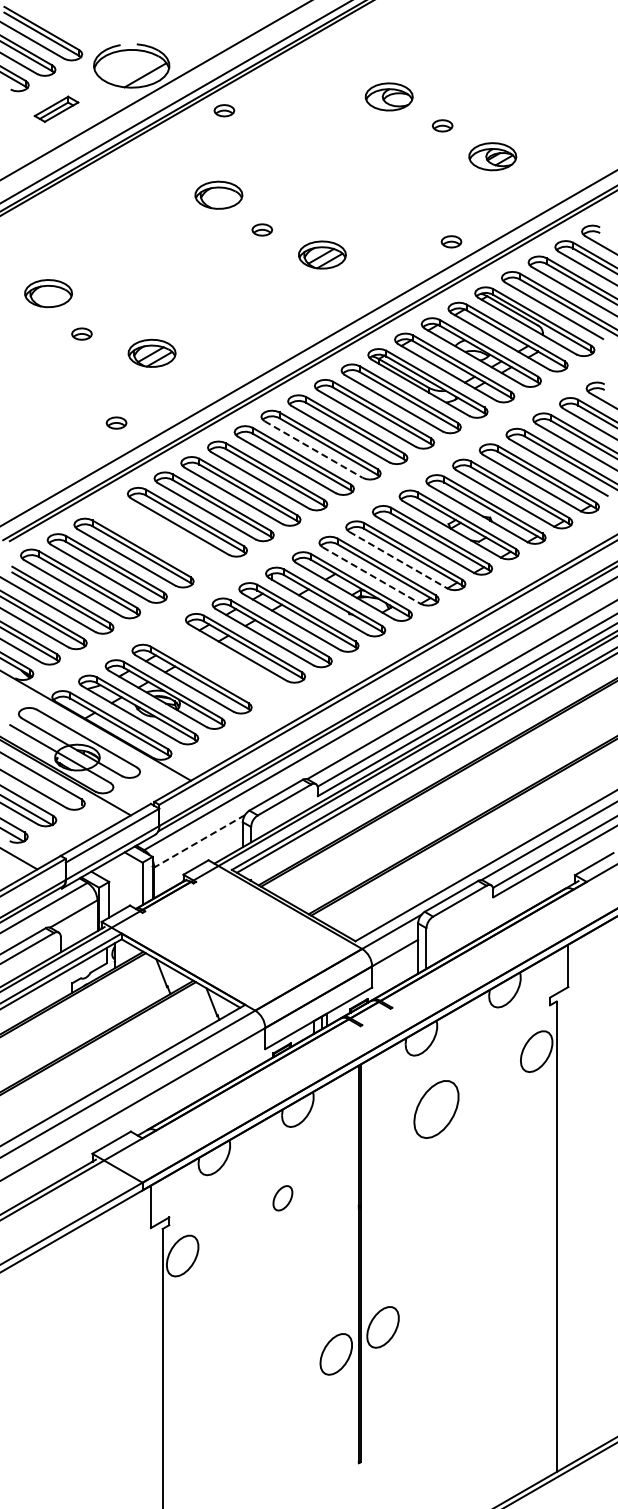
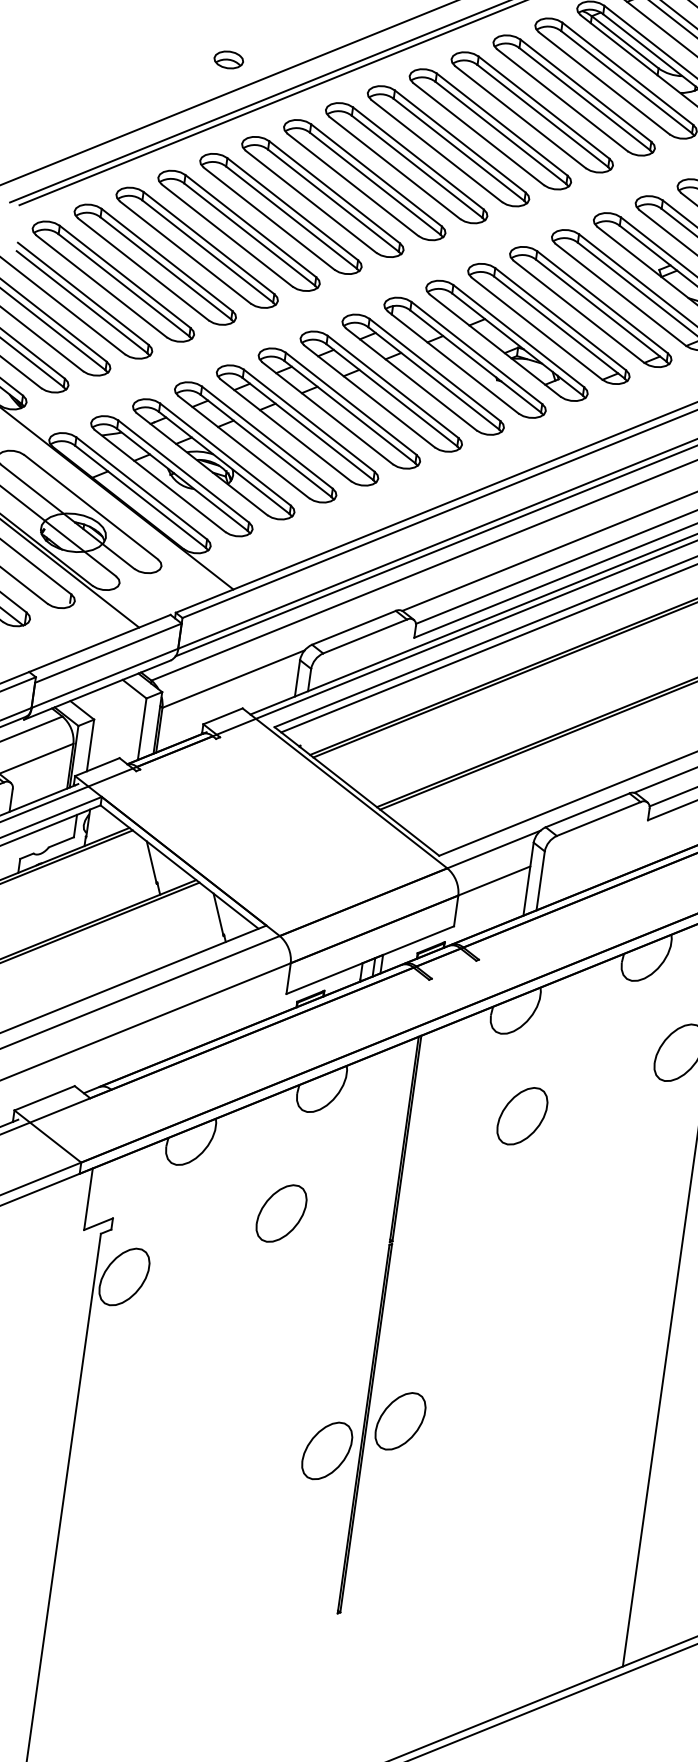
part: (116, 422) -> (228, 59), moved
line: (313, 449) -> (478, 134), dashed -> solid
part: (160, 537) -> (238, 230), added
line: (398, 560) -> (579, 312), dashed -> solid
line: (371, 575) -> (536, 328), dashed -> solid
part: (218, 663) -> (297, 425), added
line: (199, 841) -> (233, 679), dashed -> solid
part: (436, 1109) -> (522, 1116), size x0.71
part: (282, 1198) -> (280, 1213), size x1.67

